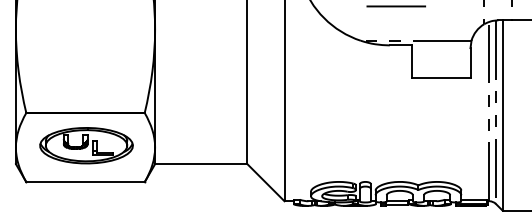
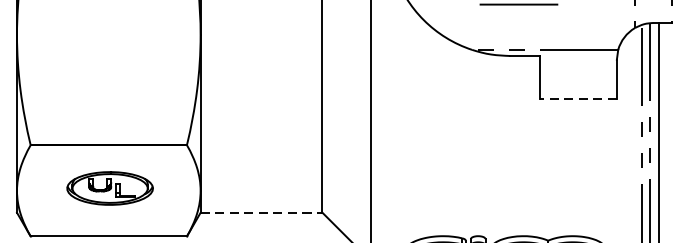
line: (440, 77) -> (577, 98), solid -> dashed
part: (86, 145) -> (110, 188), size x0.7
line: (201, 164) -> (261, 213), solid -> dashed

